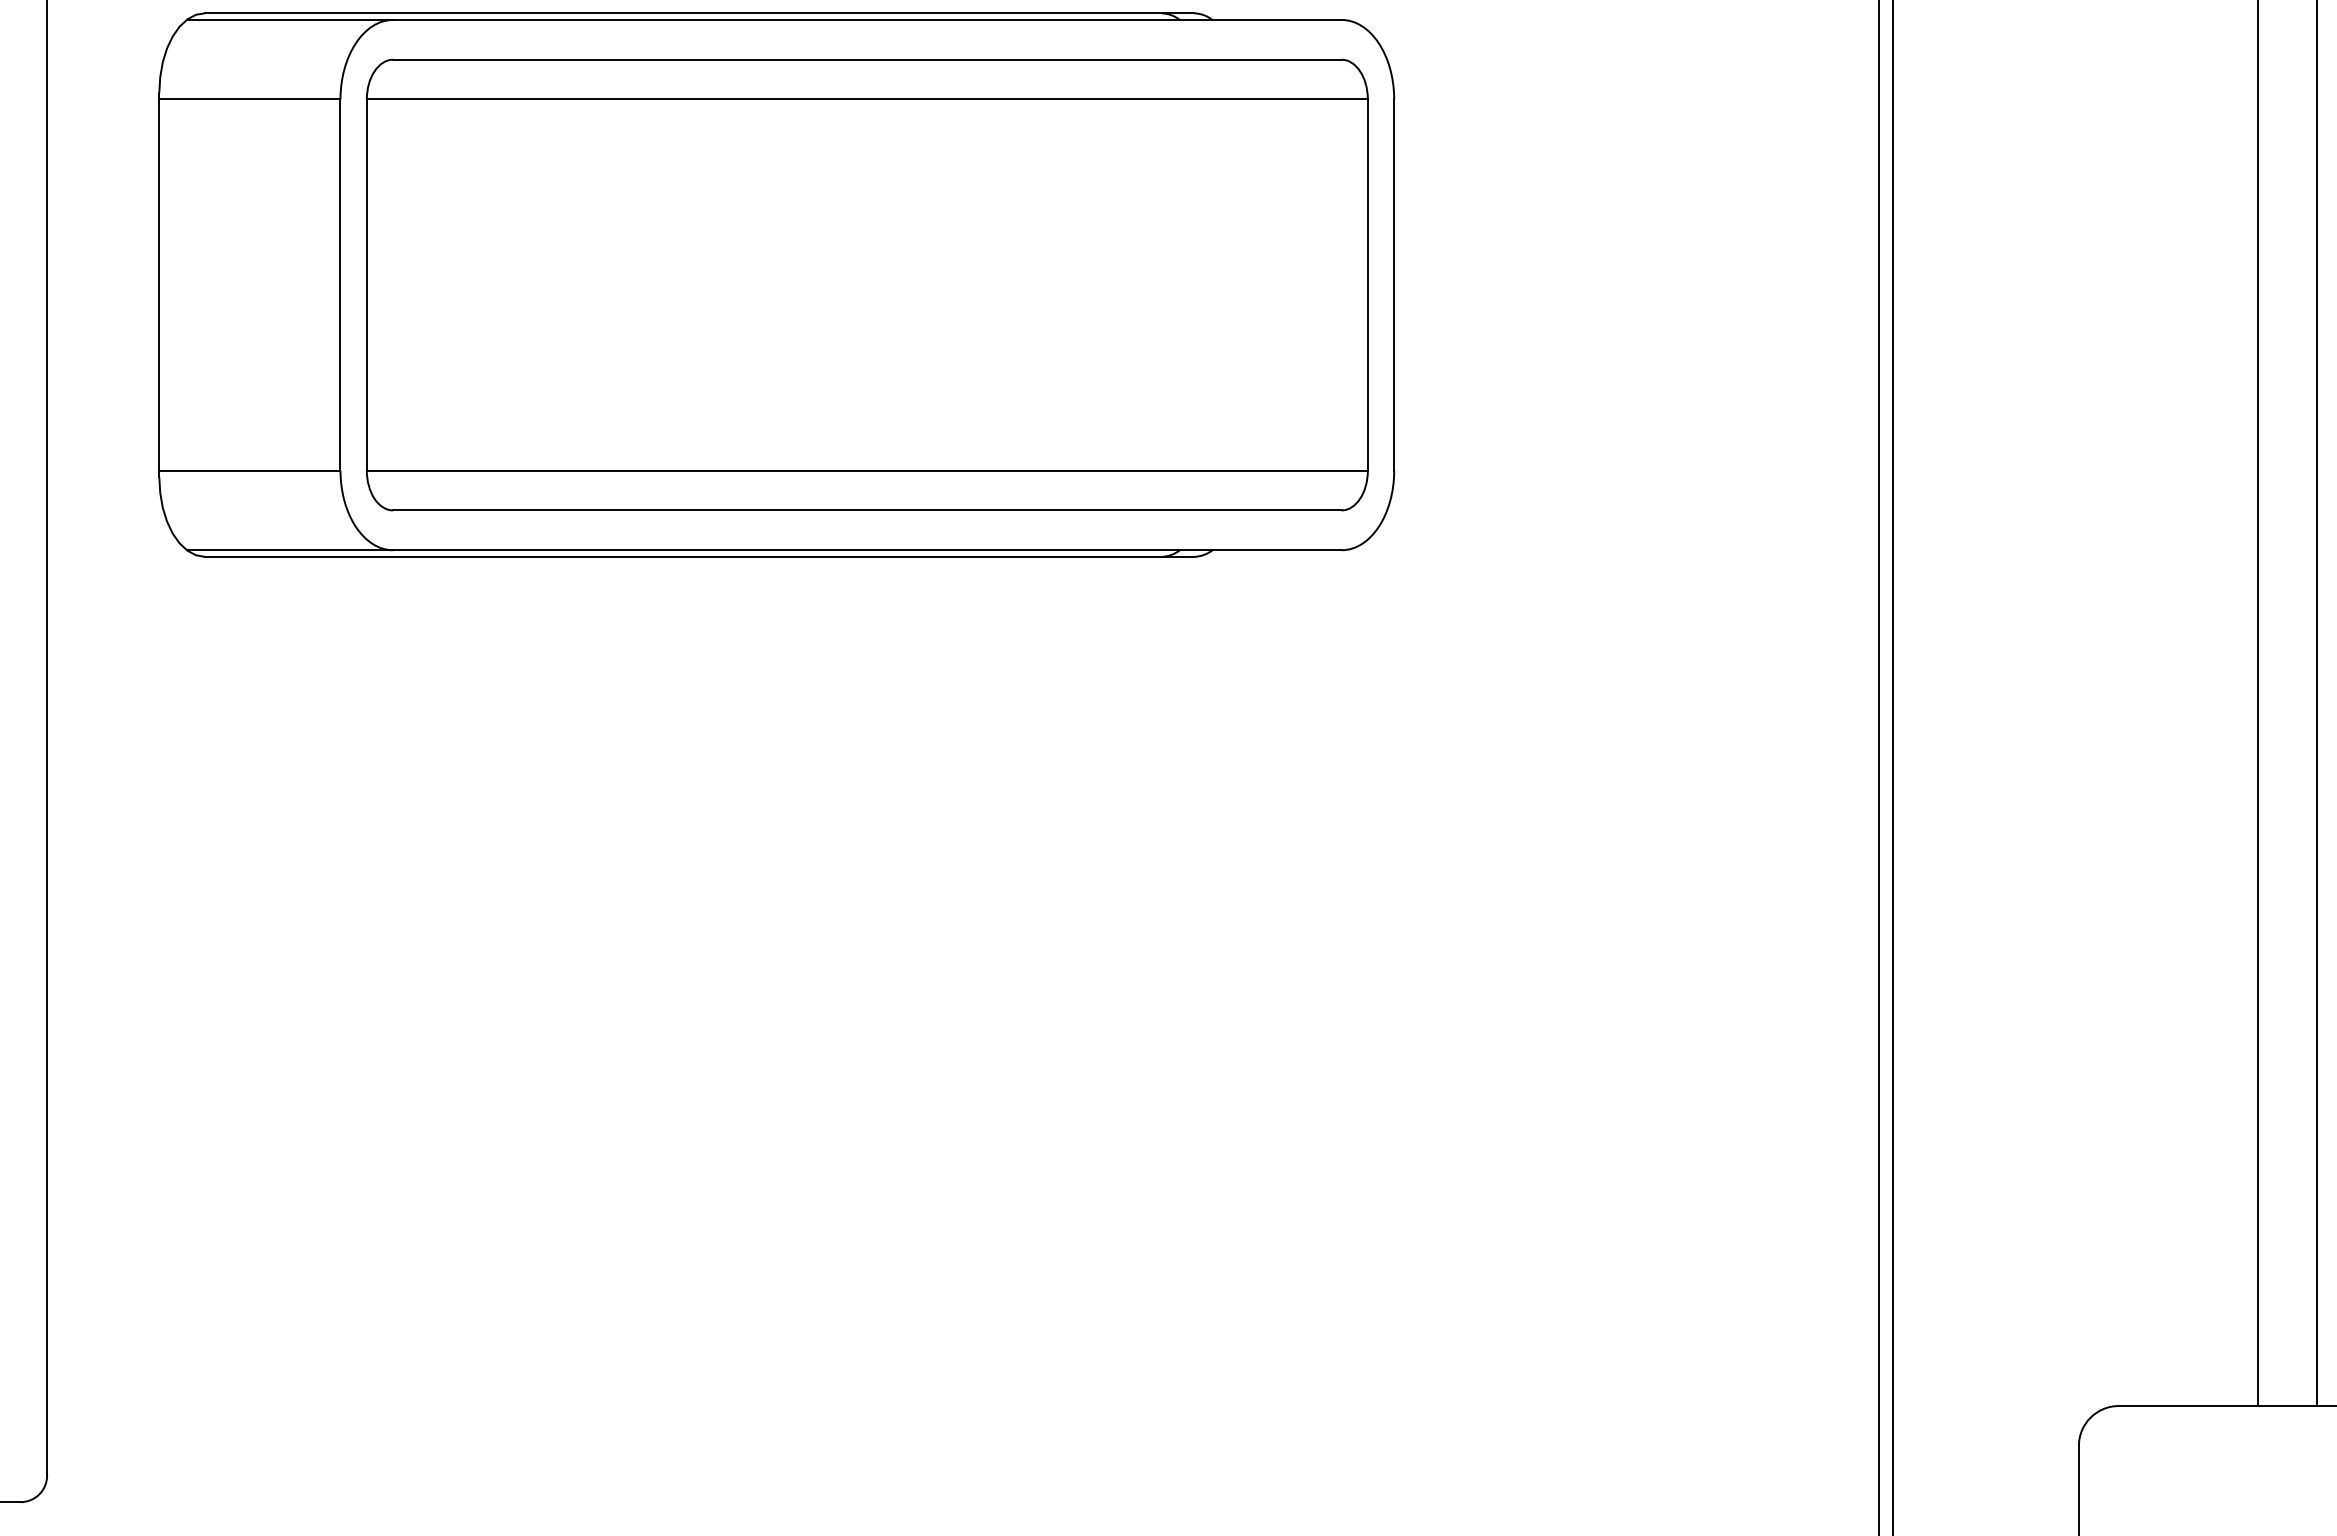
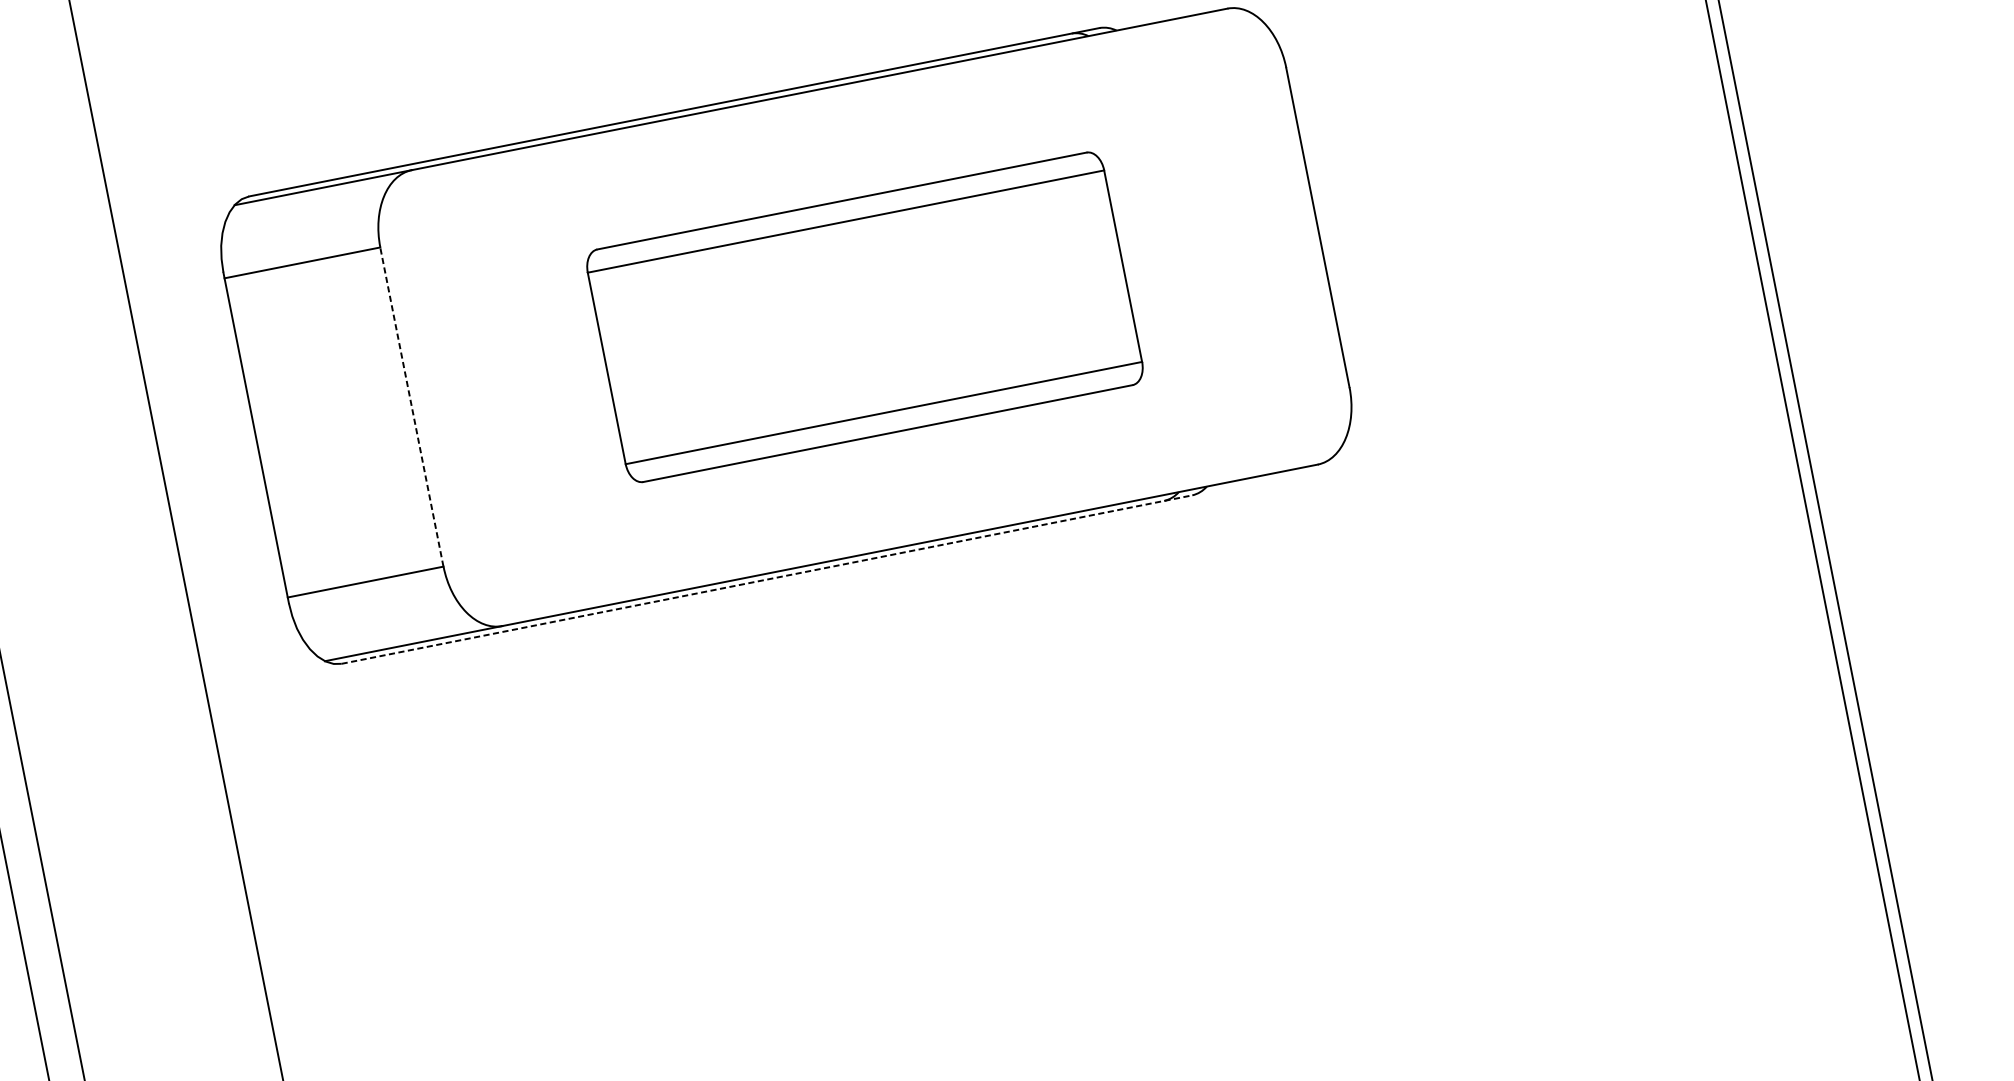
part: (867, 284) -> (864, 316), size x0.6
line: (340, 285) -> (412, 407), solid -> dashed
line: (699, 556) -> (766, 579), solid -> dashed

